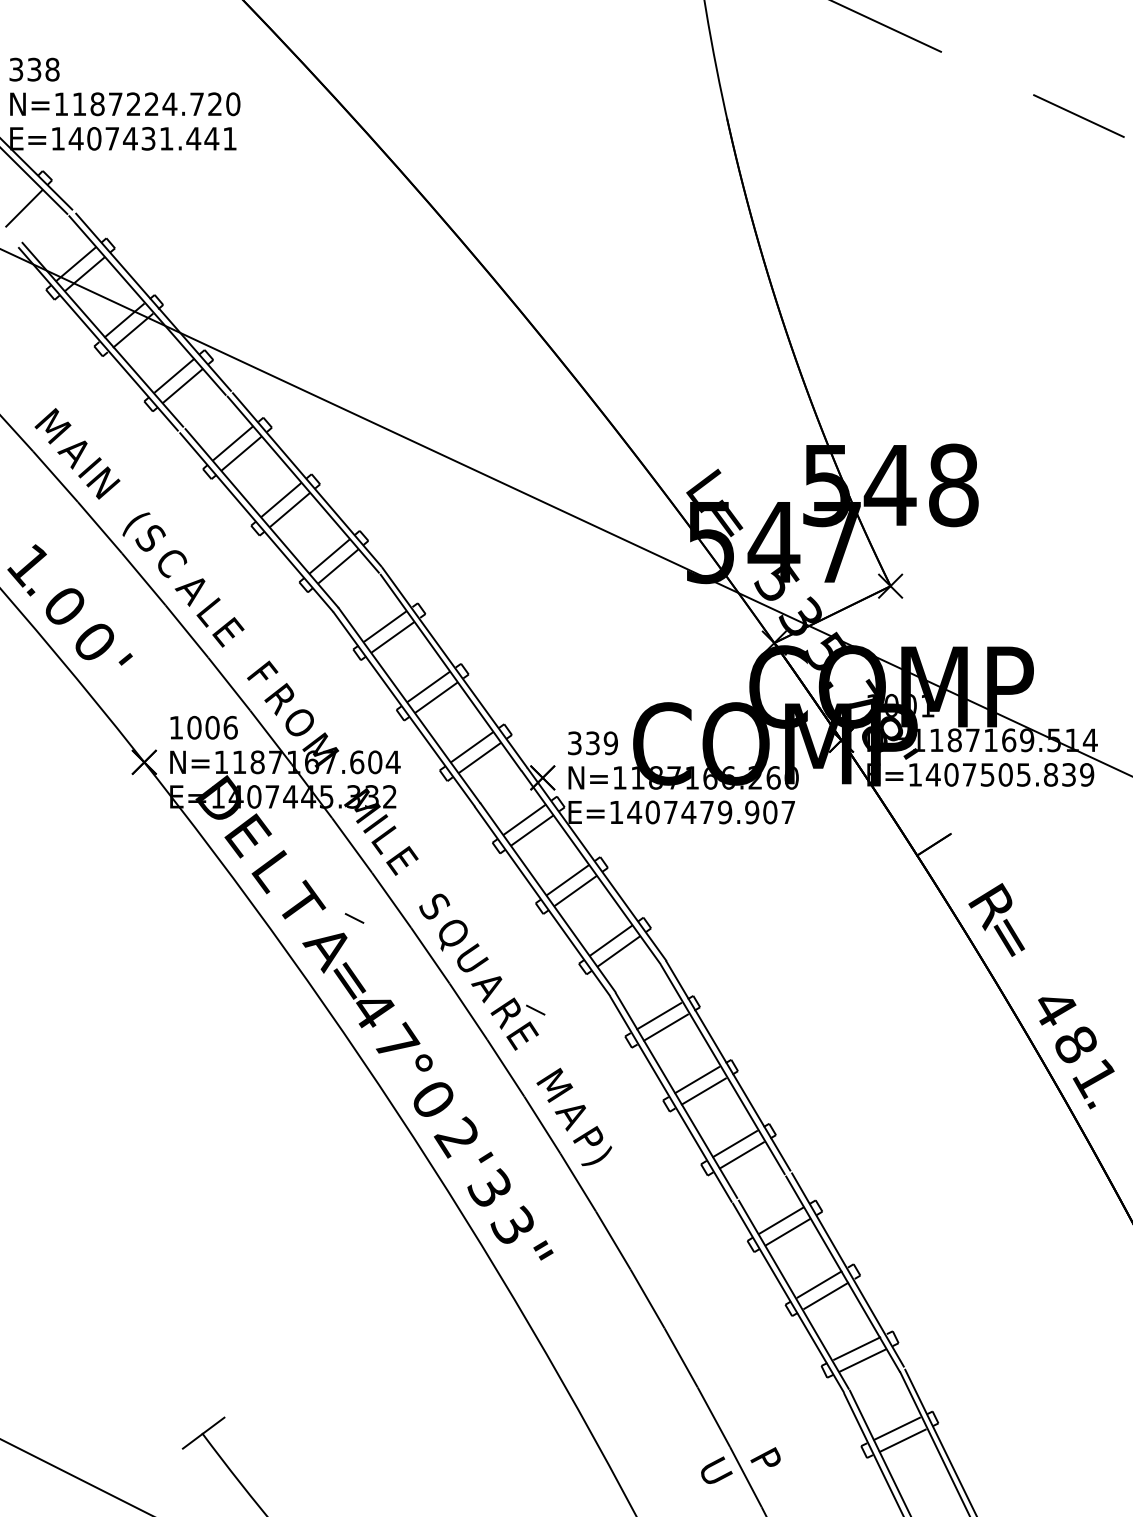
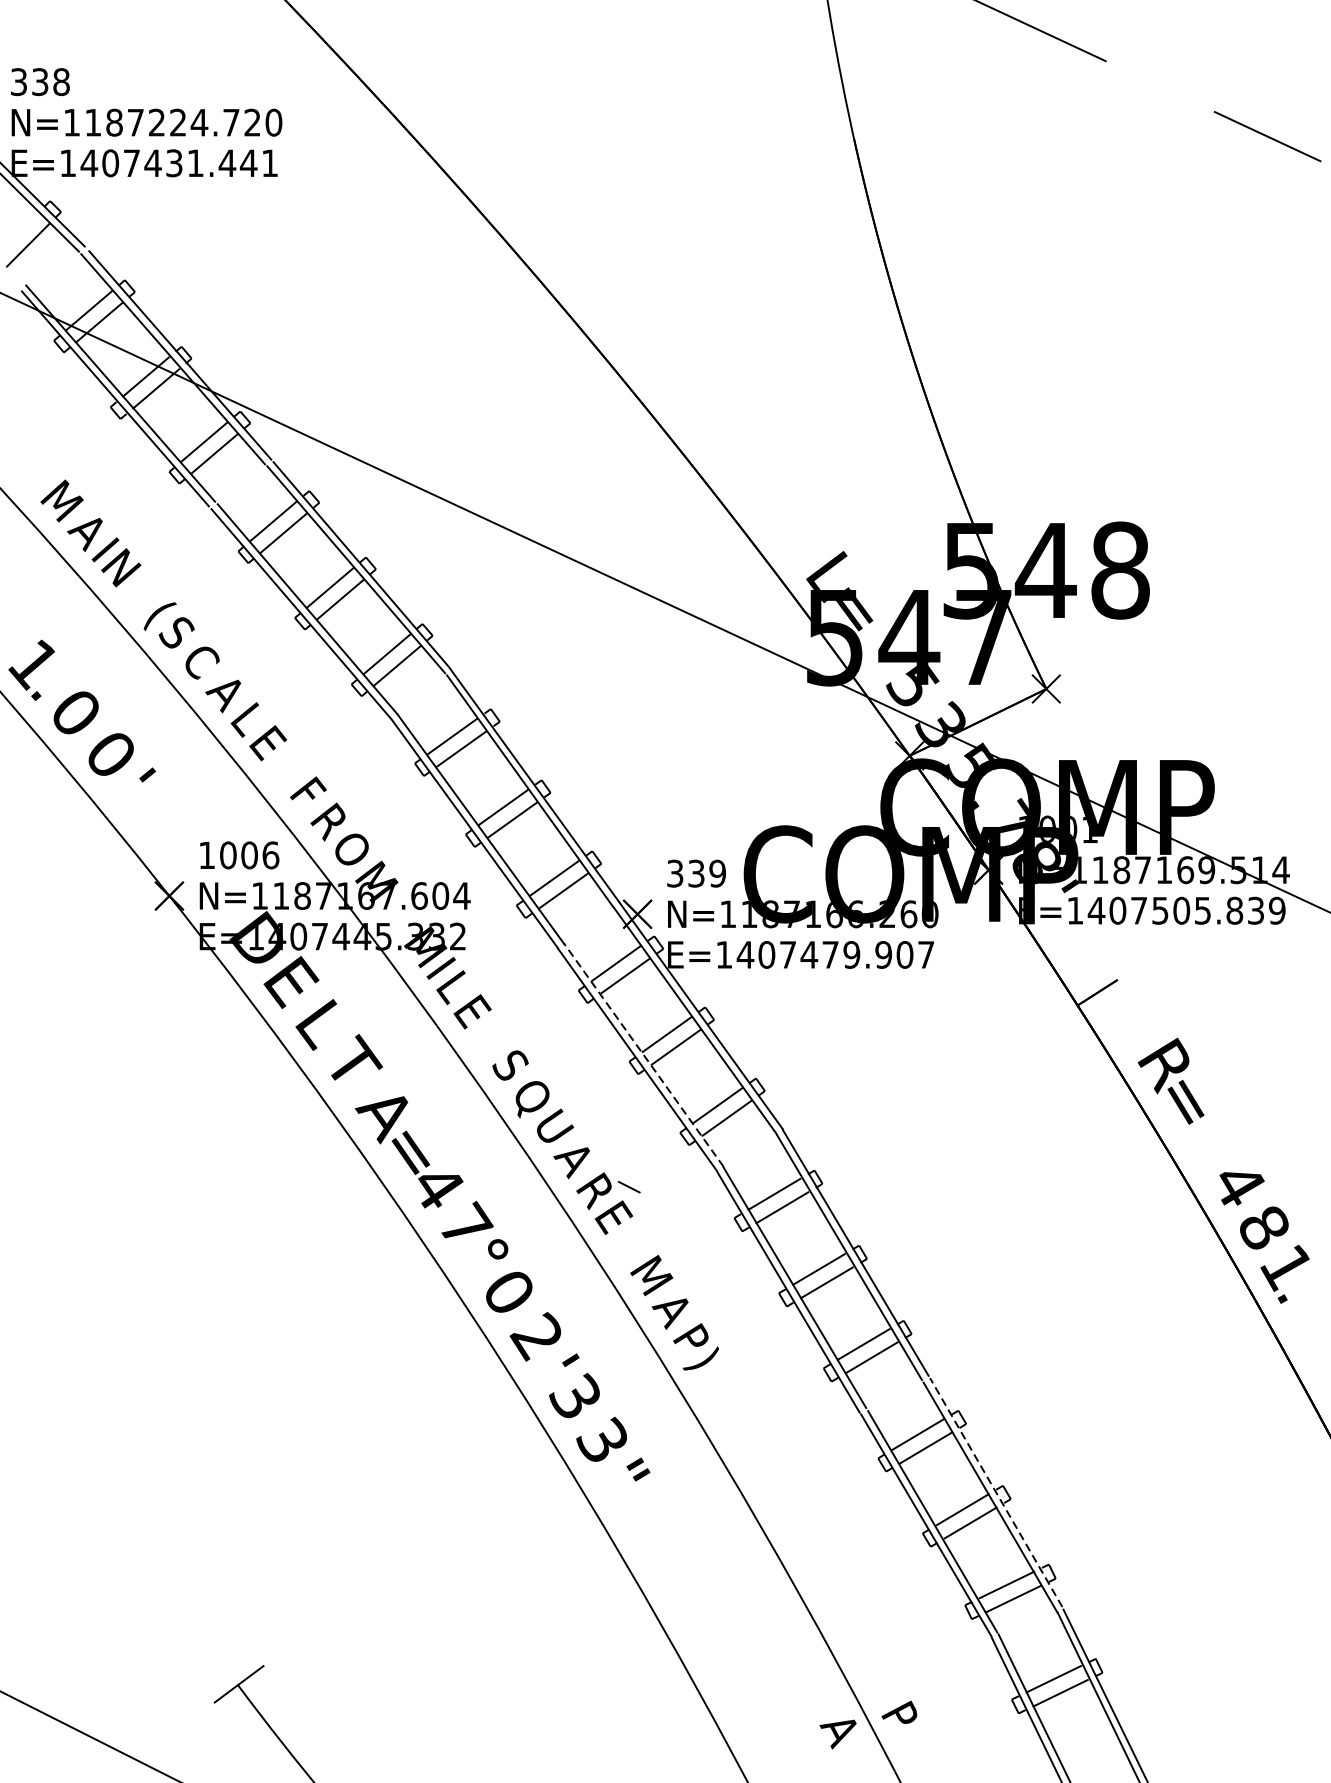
line: (548, 897) -> (644, 1054), solid -> dashed
line: (354, 918) -> (416, 1079), removed
line: (847, 1270) -> (995, 1493), solid -> dashed
text: (714, 1472) -> (839, 1730), U -> A

